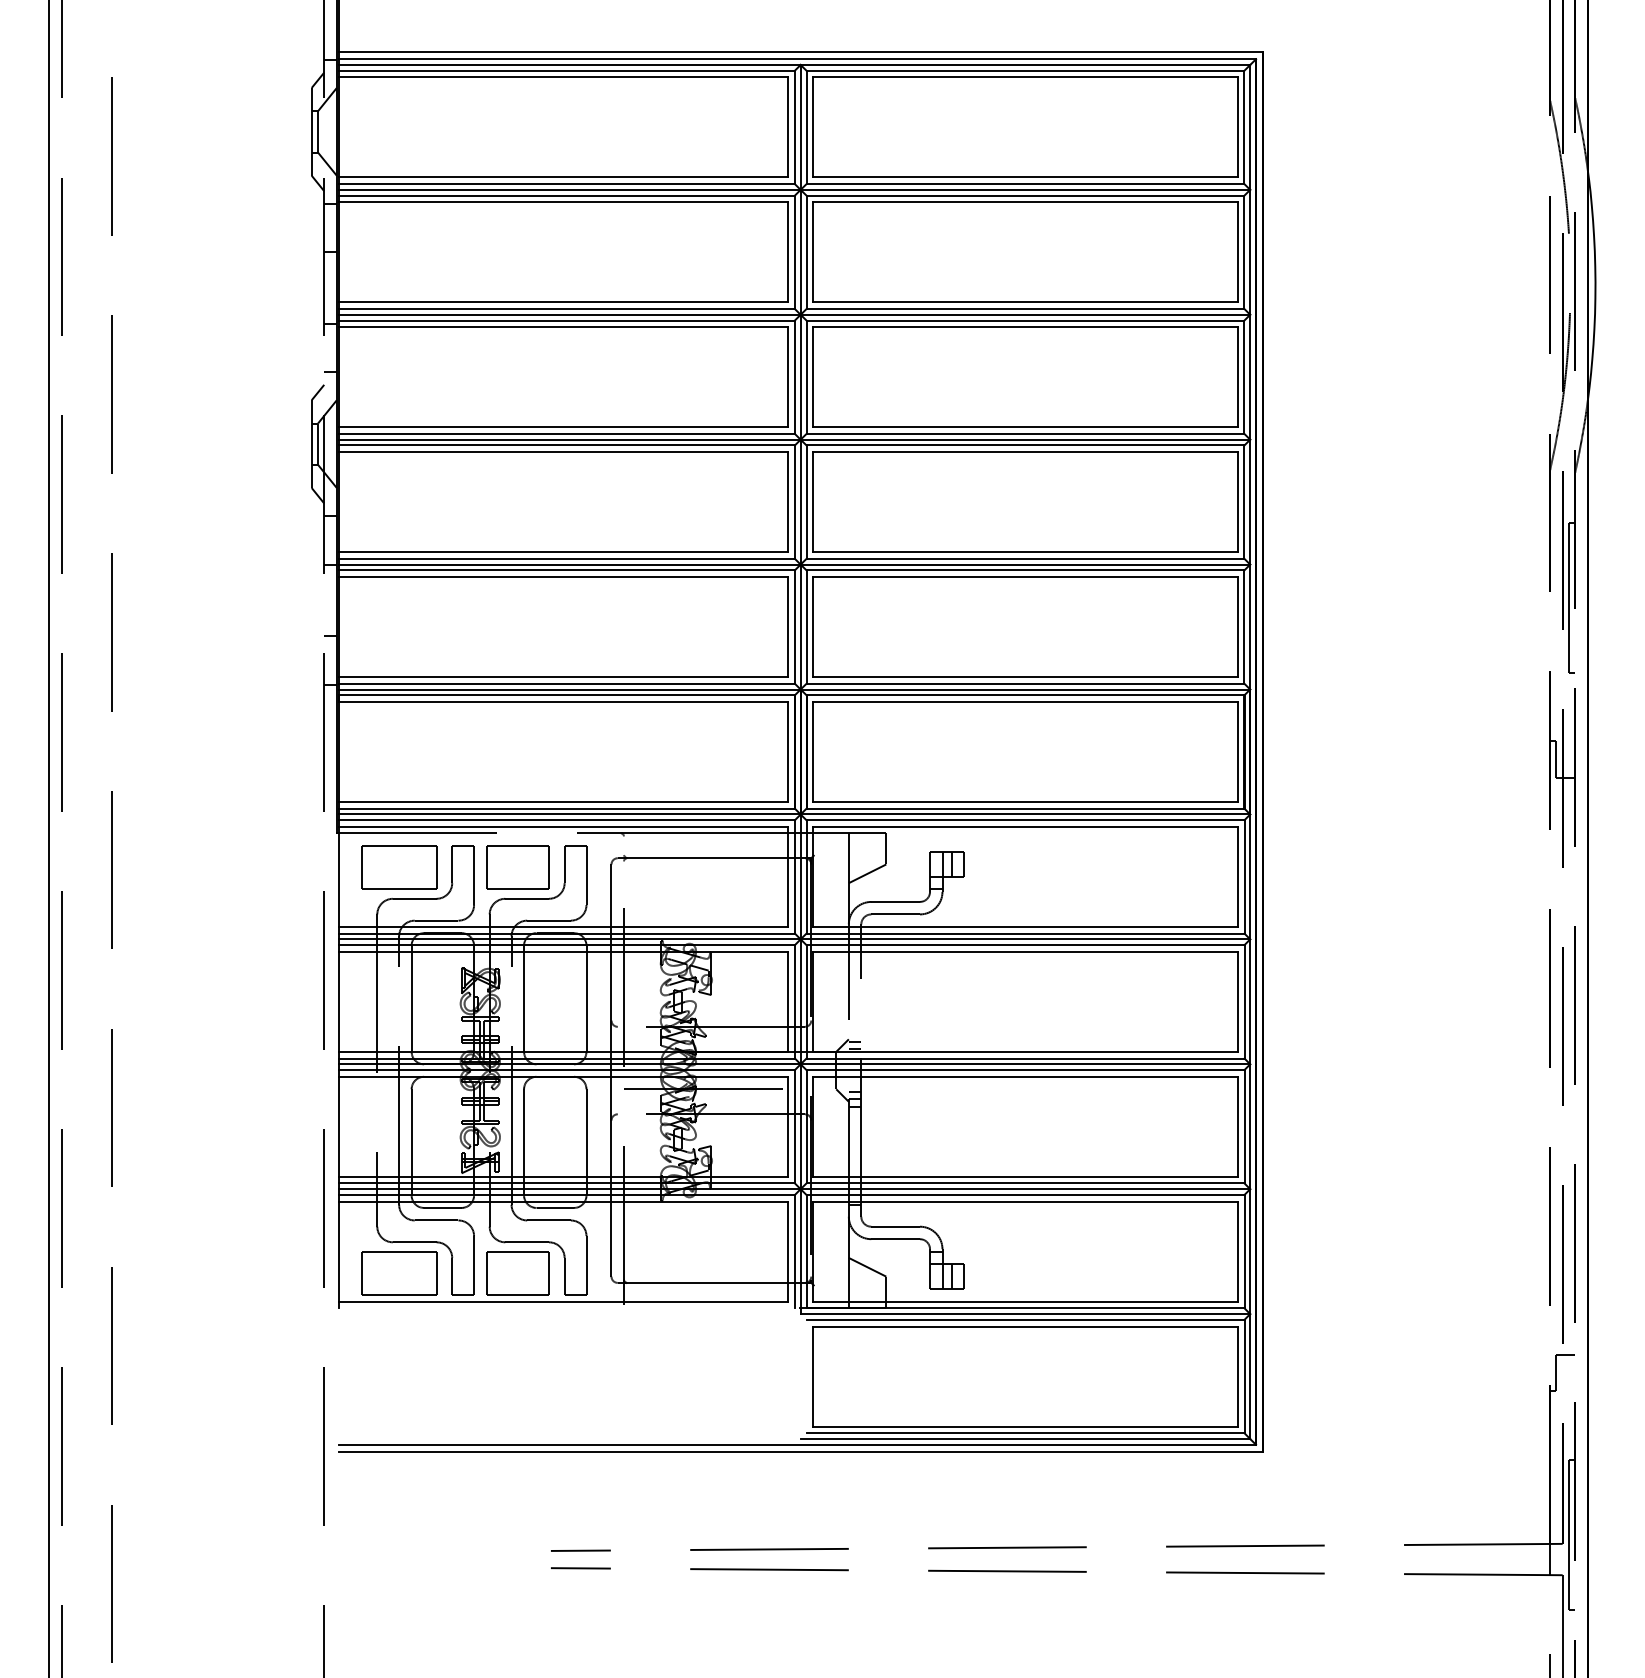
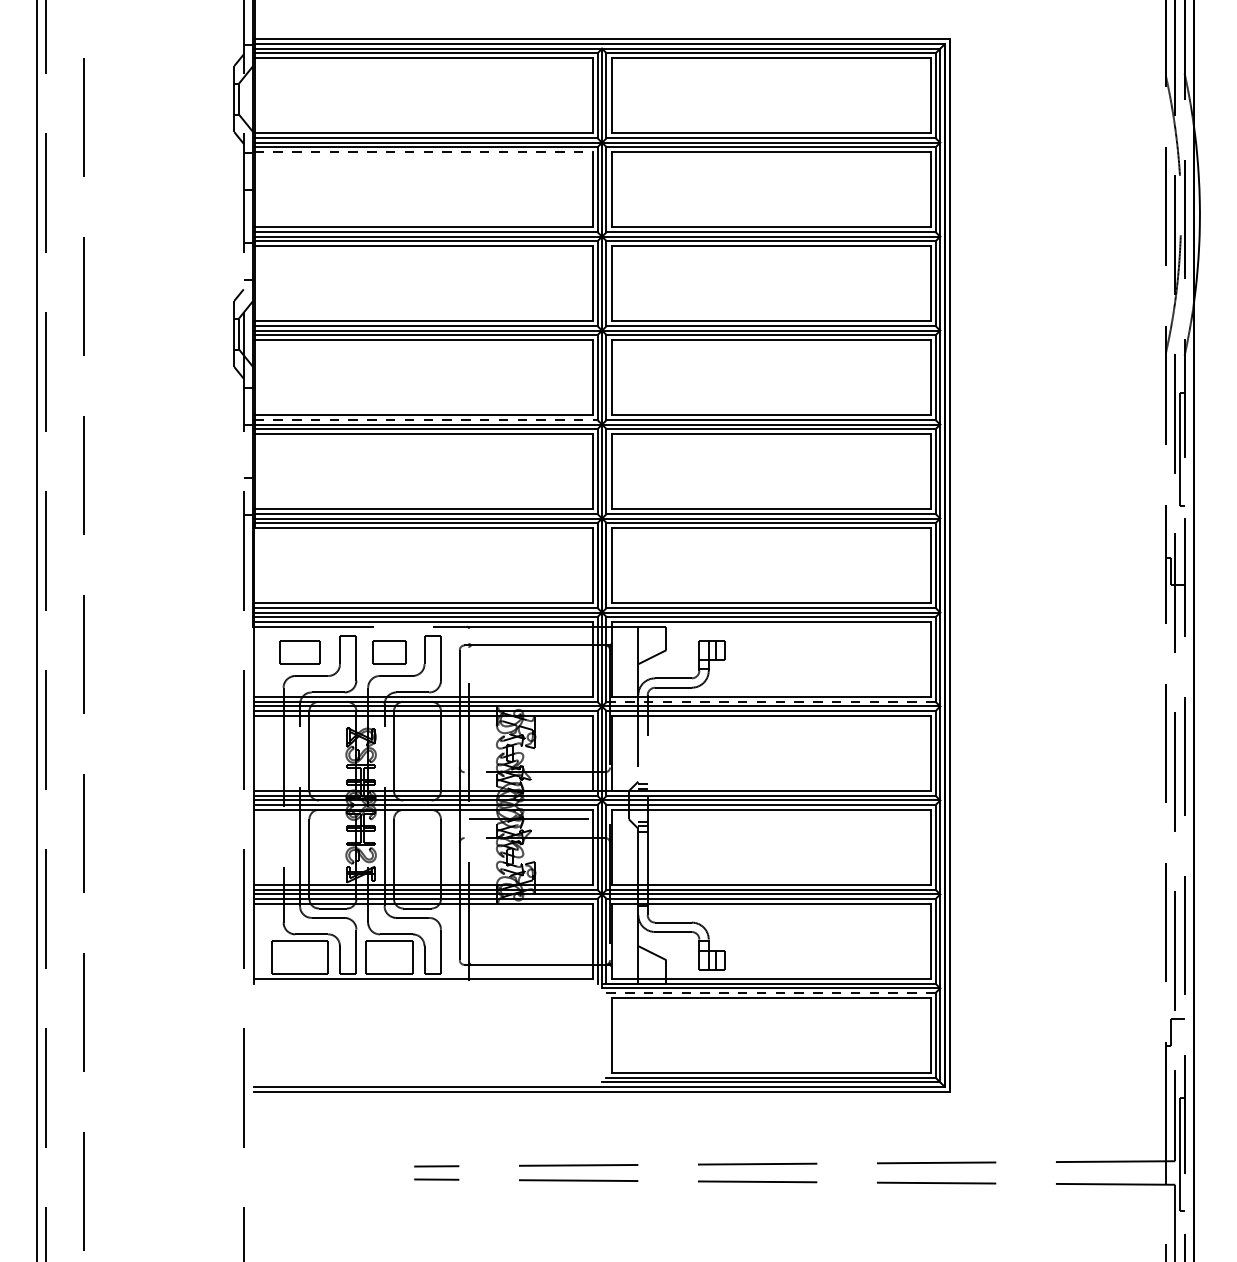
line: (563, 202) -> (423, 152), solid -> dashed
line: (567, 558) -> (426, 420), solid -> dashed
part: (399, 867) -> (300, 652), size x0.7
part: (517, 867) -> (389, 652), size x0.7
line: (1026, 933) -> (771, 702), solid -> dashed
line: (1026, 1319) -> (771, 992), solid -> dashed

